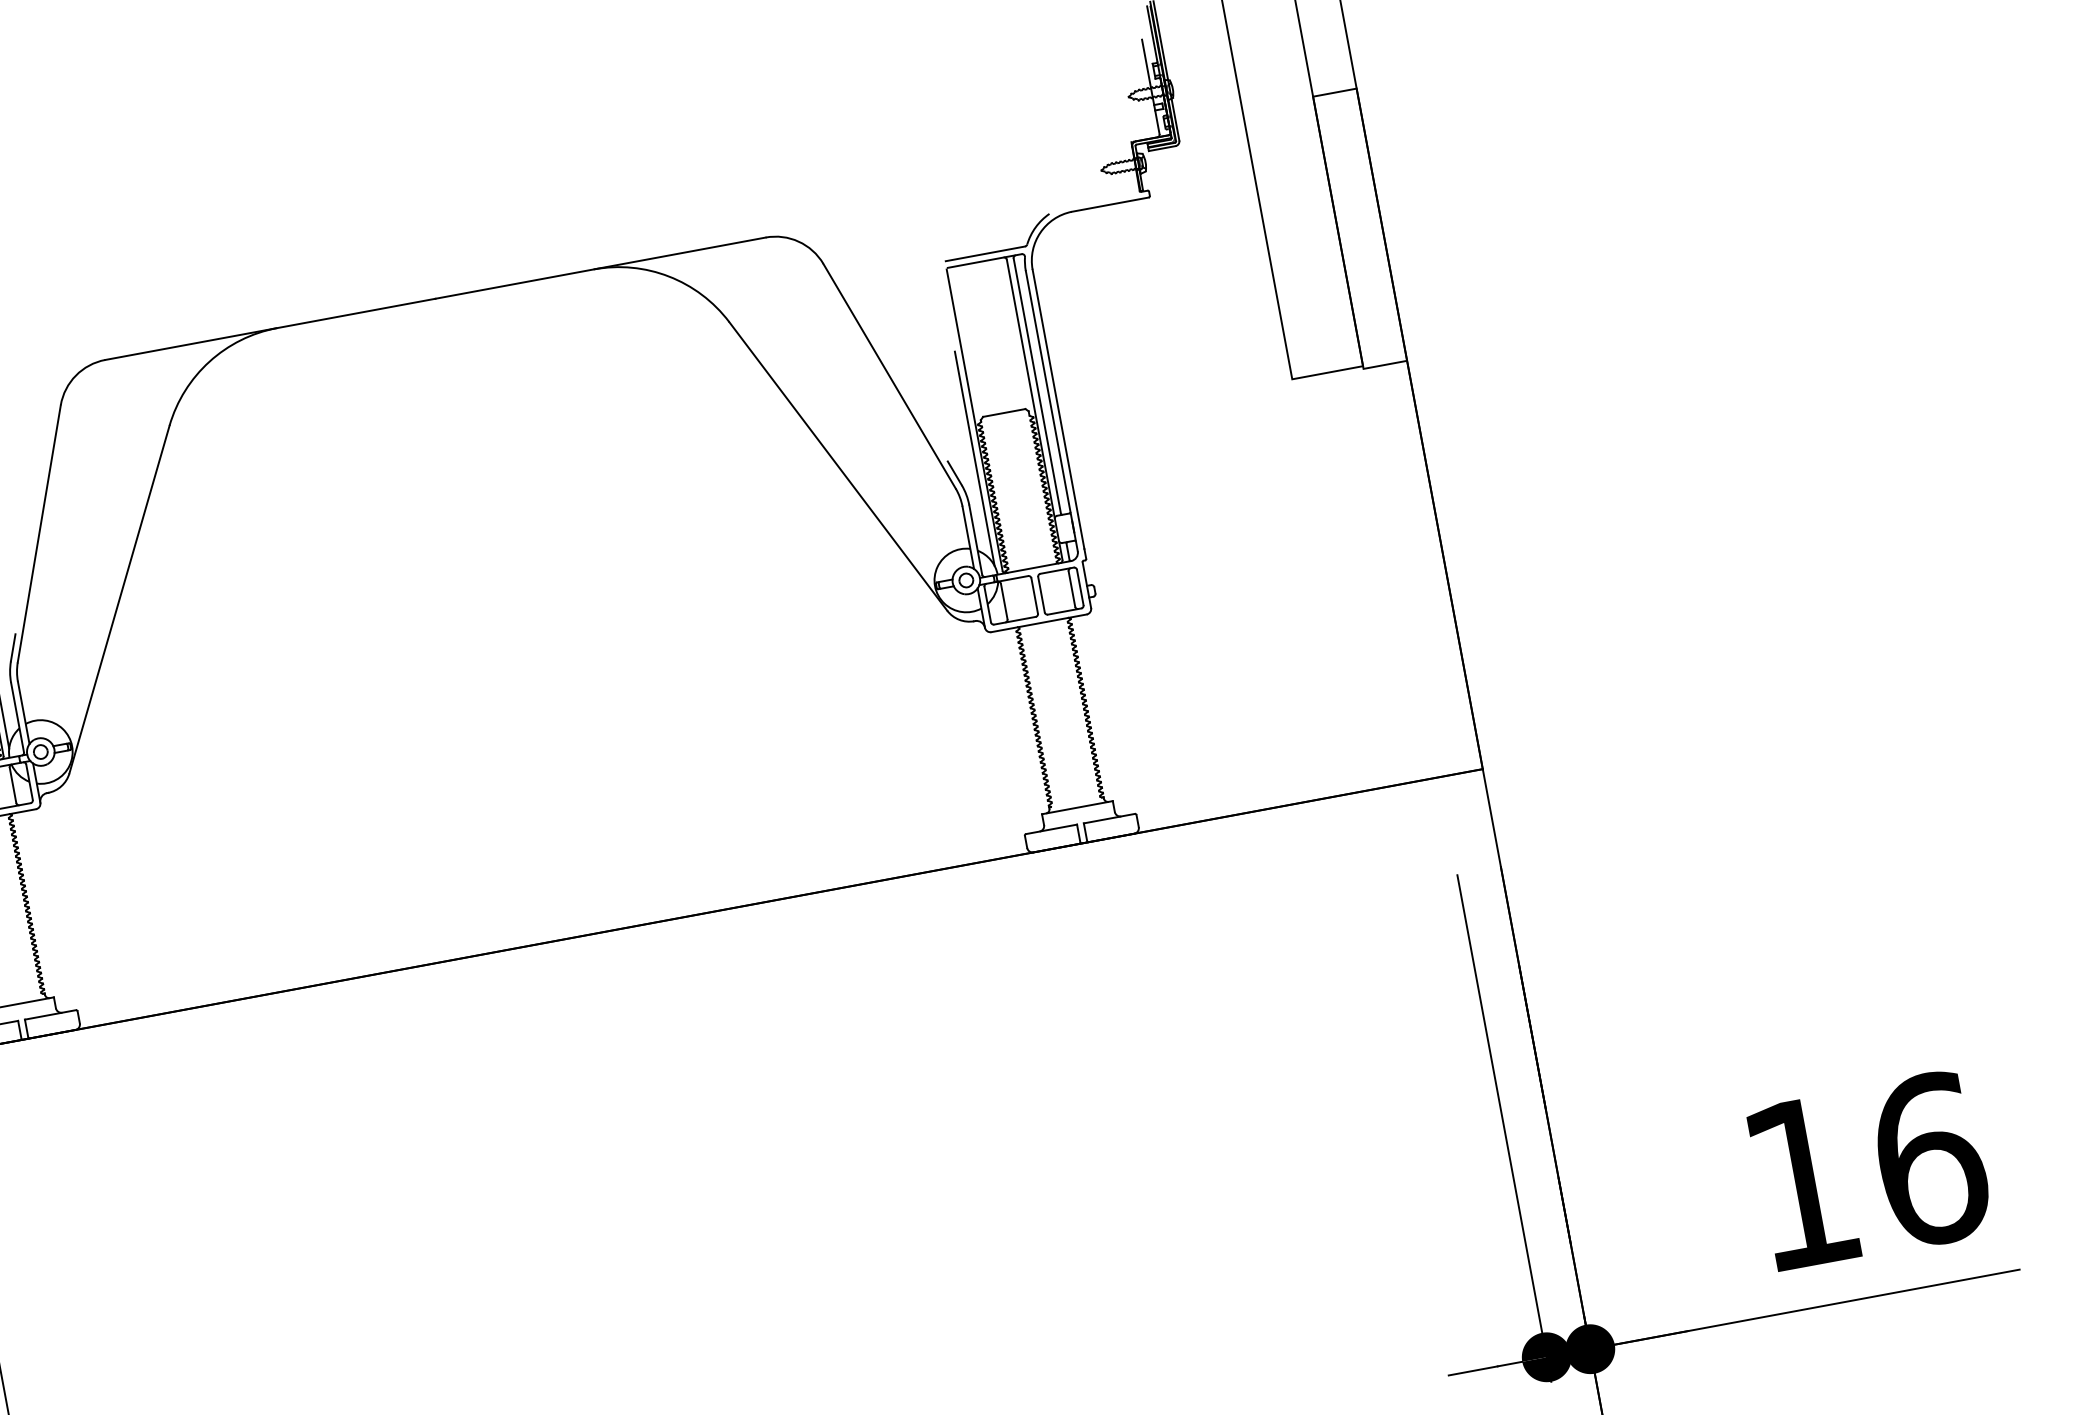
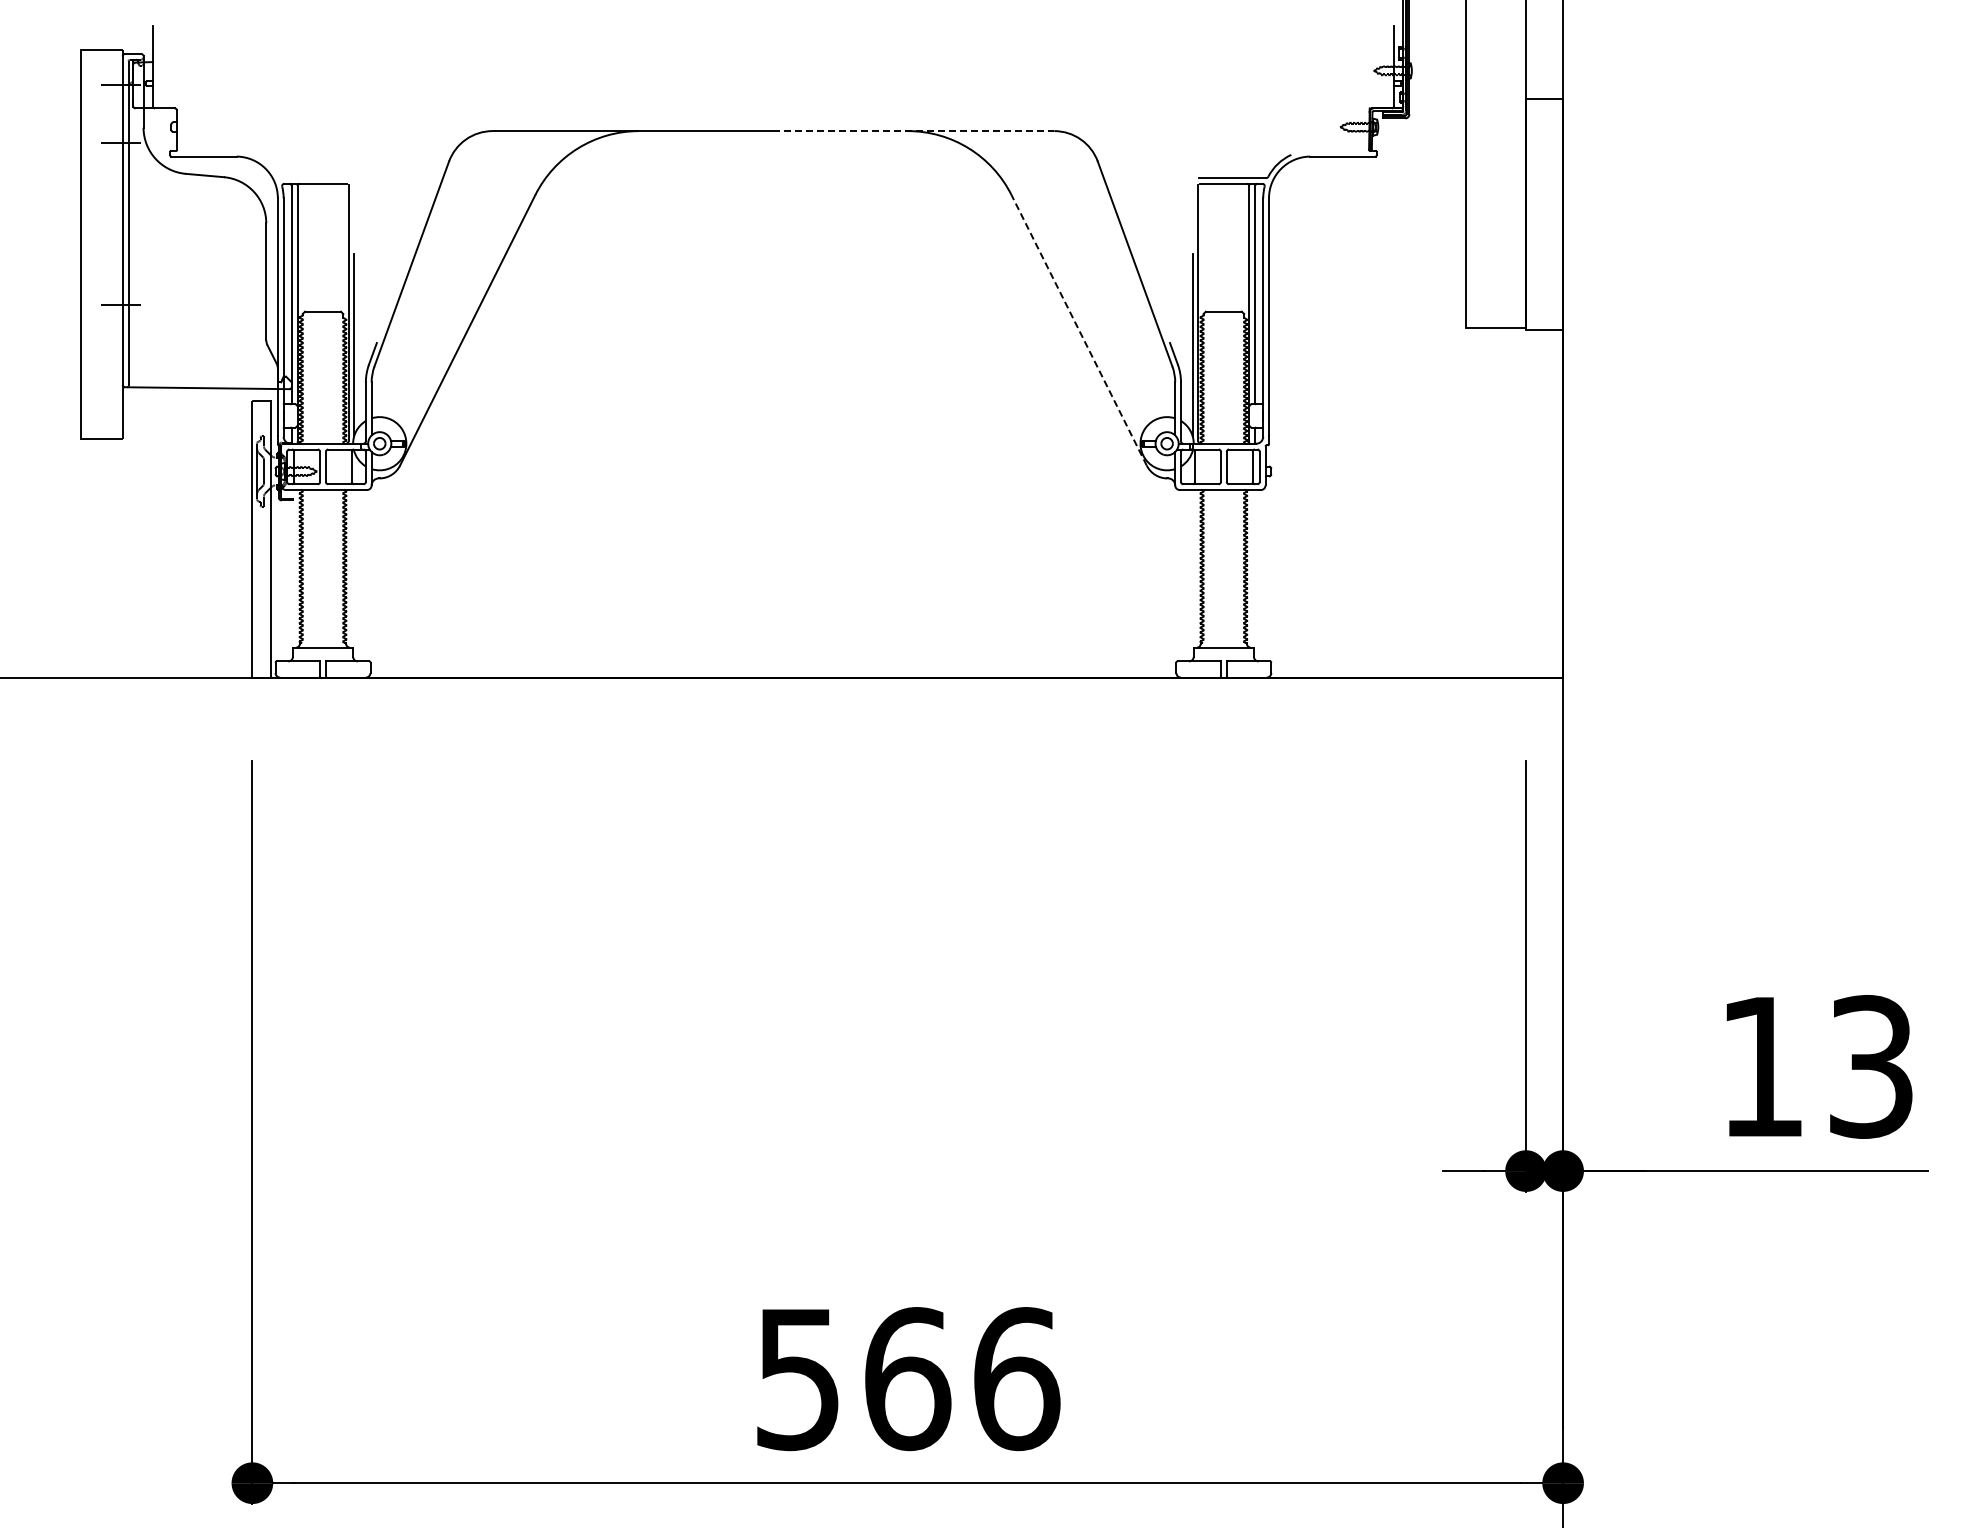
line: (601, 268) -> (914, 131), solid -> dashed
line: (837, 465) -> (1078, 329), solid -> dashed
text: (1931, 1158) -> (1872, 1066), 16 -> 13

